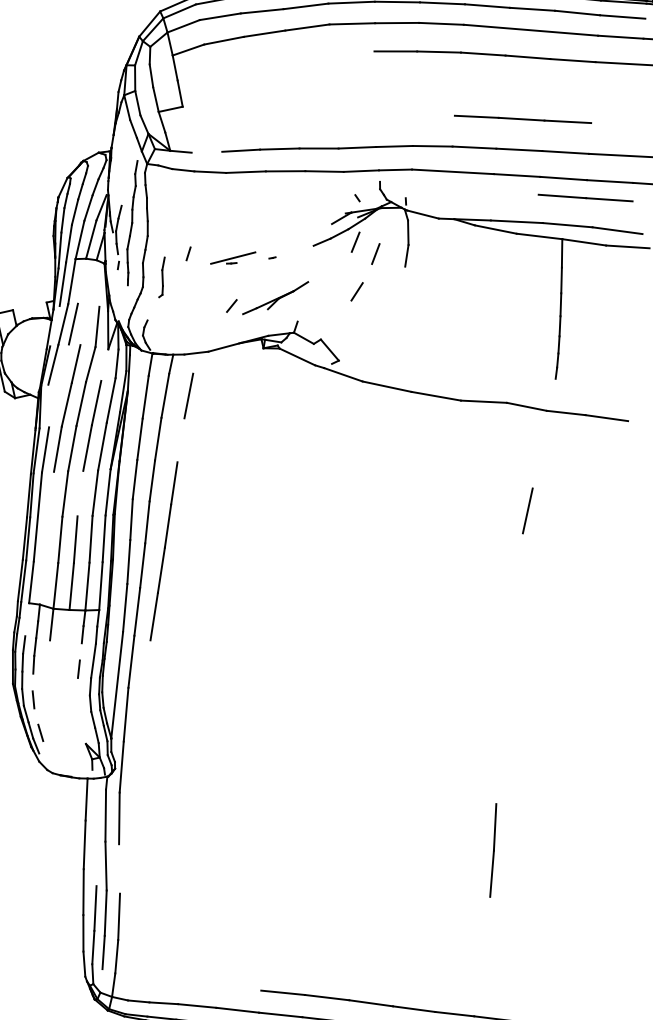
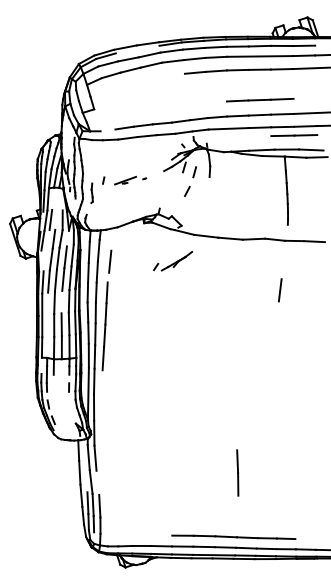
part: (268, 295) -> (173, 260), moved
line: (189, 395) -> (110, 261), moved
line: (492, 849) -> (237, 472), moved

